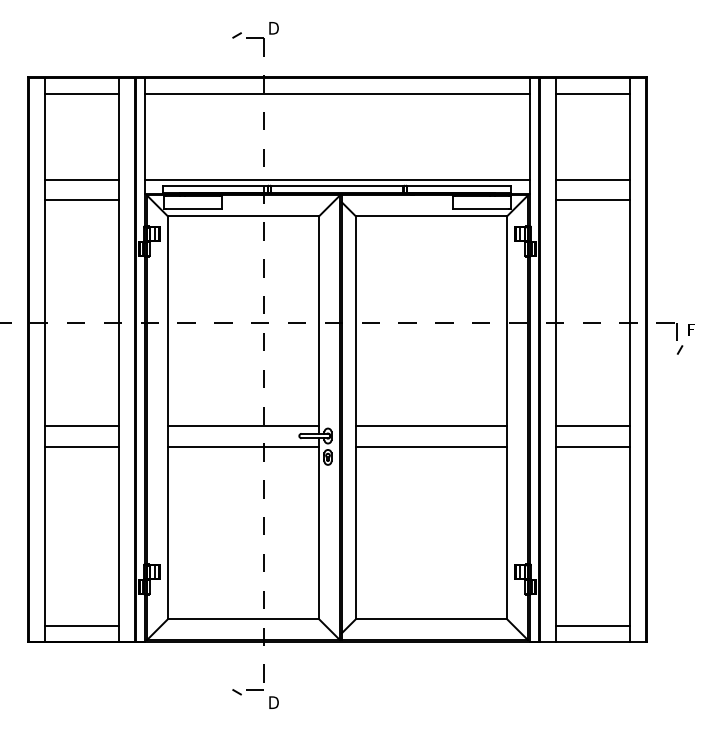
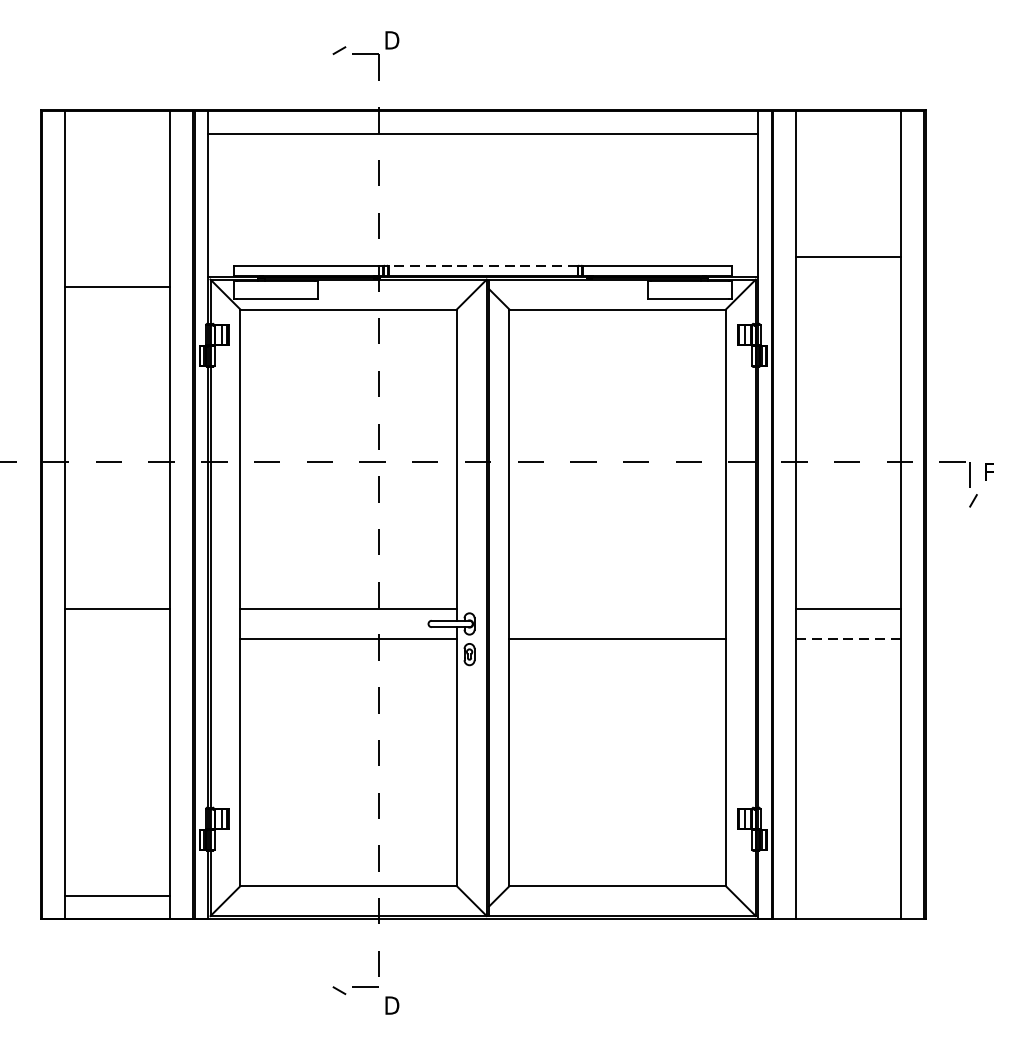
line: (81, 93) -> (116, 133), removed
line: (592, 93) -> (848, 133), removed
line: (81, 179) -> (116, 256), removed
line: (337, 179) -> (483, 256), removed
line: (336, 186) -> (481, 266), solid -> dashed
line: (592, 200) -> (848, 286), removed
line: (431, 425) -> (617, 608), removed
line: (81, 446) -> (116, 638), removed
line: (592, 446) -> (848, 638), solid -> dashed
line: (592, 625) -> (848, 895), removed

